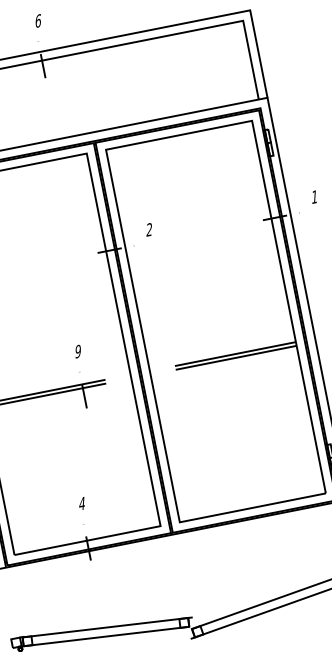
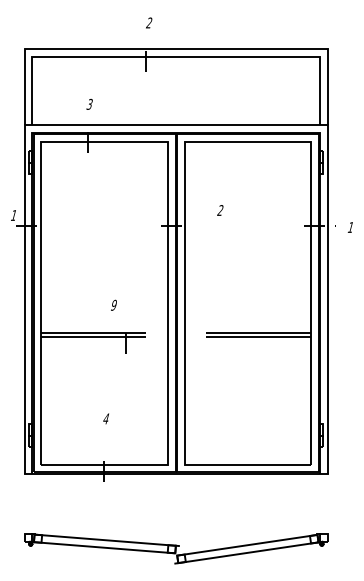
text: (38, 20) -> (149, 22), 6 -> 2
text: (313, 197) -> (349, 227), moved
text: (149, 229) -> (220, 210), moved
text: (77, 350) -> (113, 304), moved
text: (81, 503) -> (105, 418), moved

